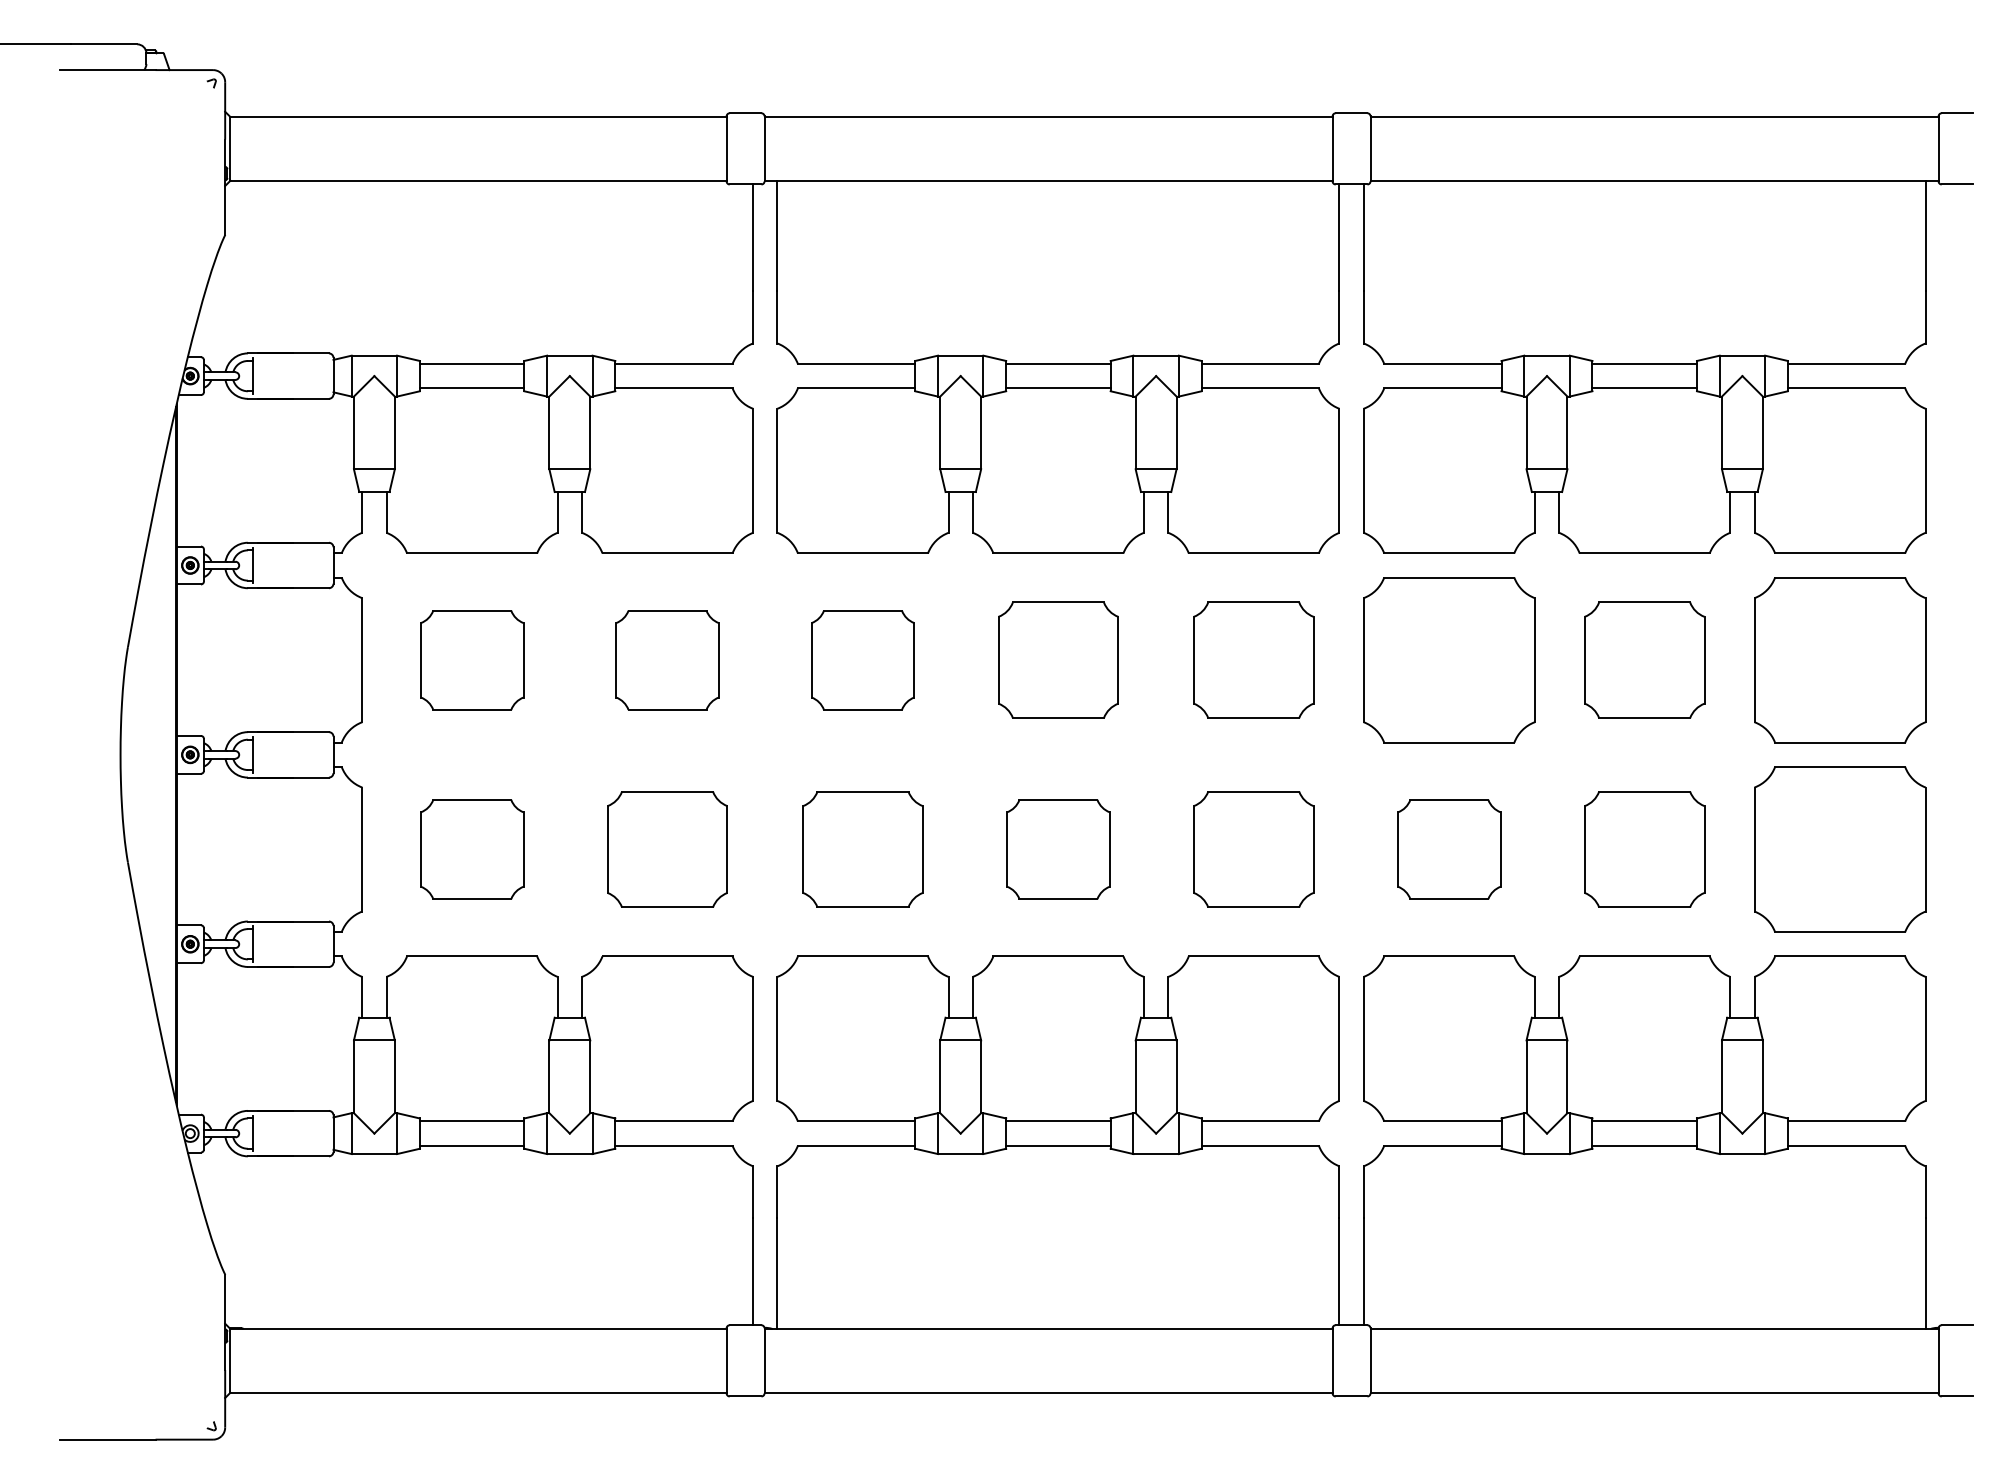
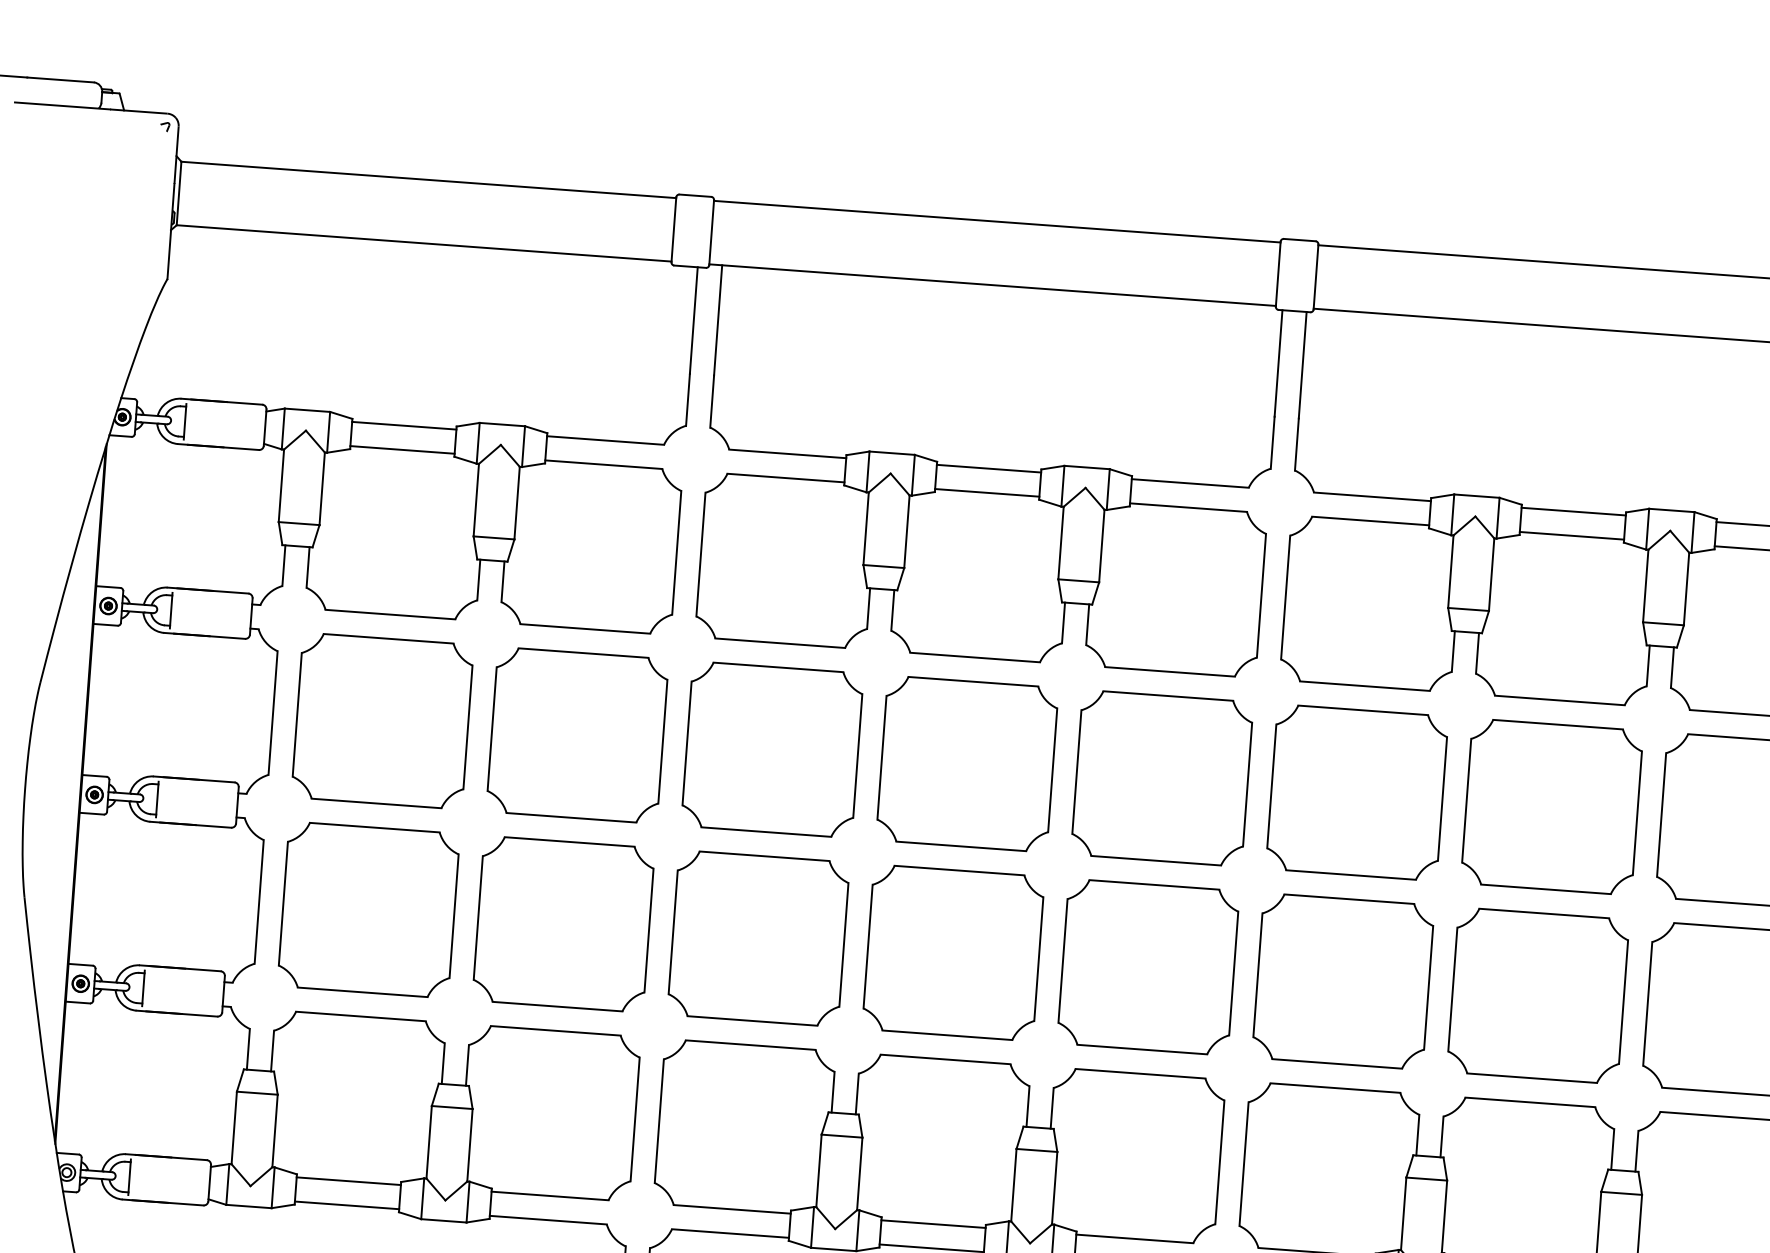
part: (472, 660) -> (382, 721), size x1.67
part: (667, 660) -> (577, 735), size x1.67
part: (862, 660) -> (771, 750), size x1.67
part: (1058, 660) -> (967, 764), size x1.43
part: (1253, 660) -> (1161, 778), size x1.43
part: (1644, 660) -> (1551, 807), size x1.43
part: (472, 849) -> (369, 909), size x1.67
part: (667, 849) -> (563, 924), size x1.43
part: (862, 849) -> (758, 938), size x1.43
part: (1058, 849) -> (953, 952), size x1.67
part: (1253, 849) -> (1148, 967), size x1.43
part: (1449, 849) -> (1343, 981), size x1.67
part: (1644, 849) -> (1537, 995), size x1.43

